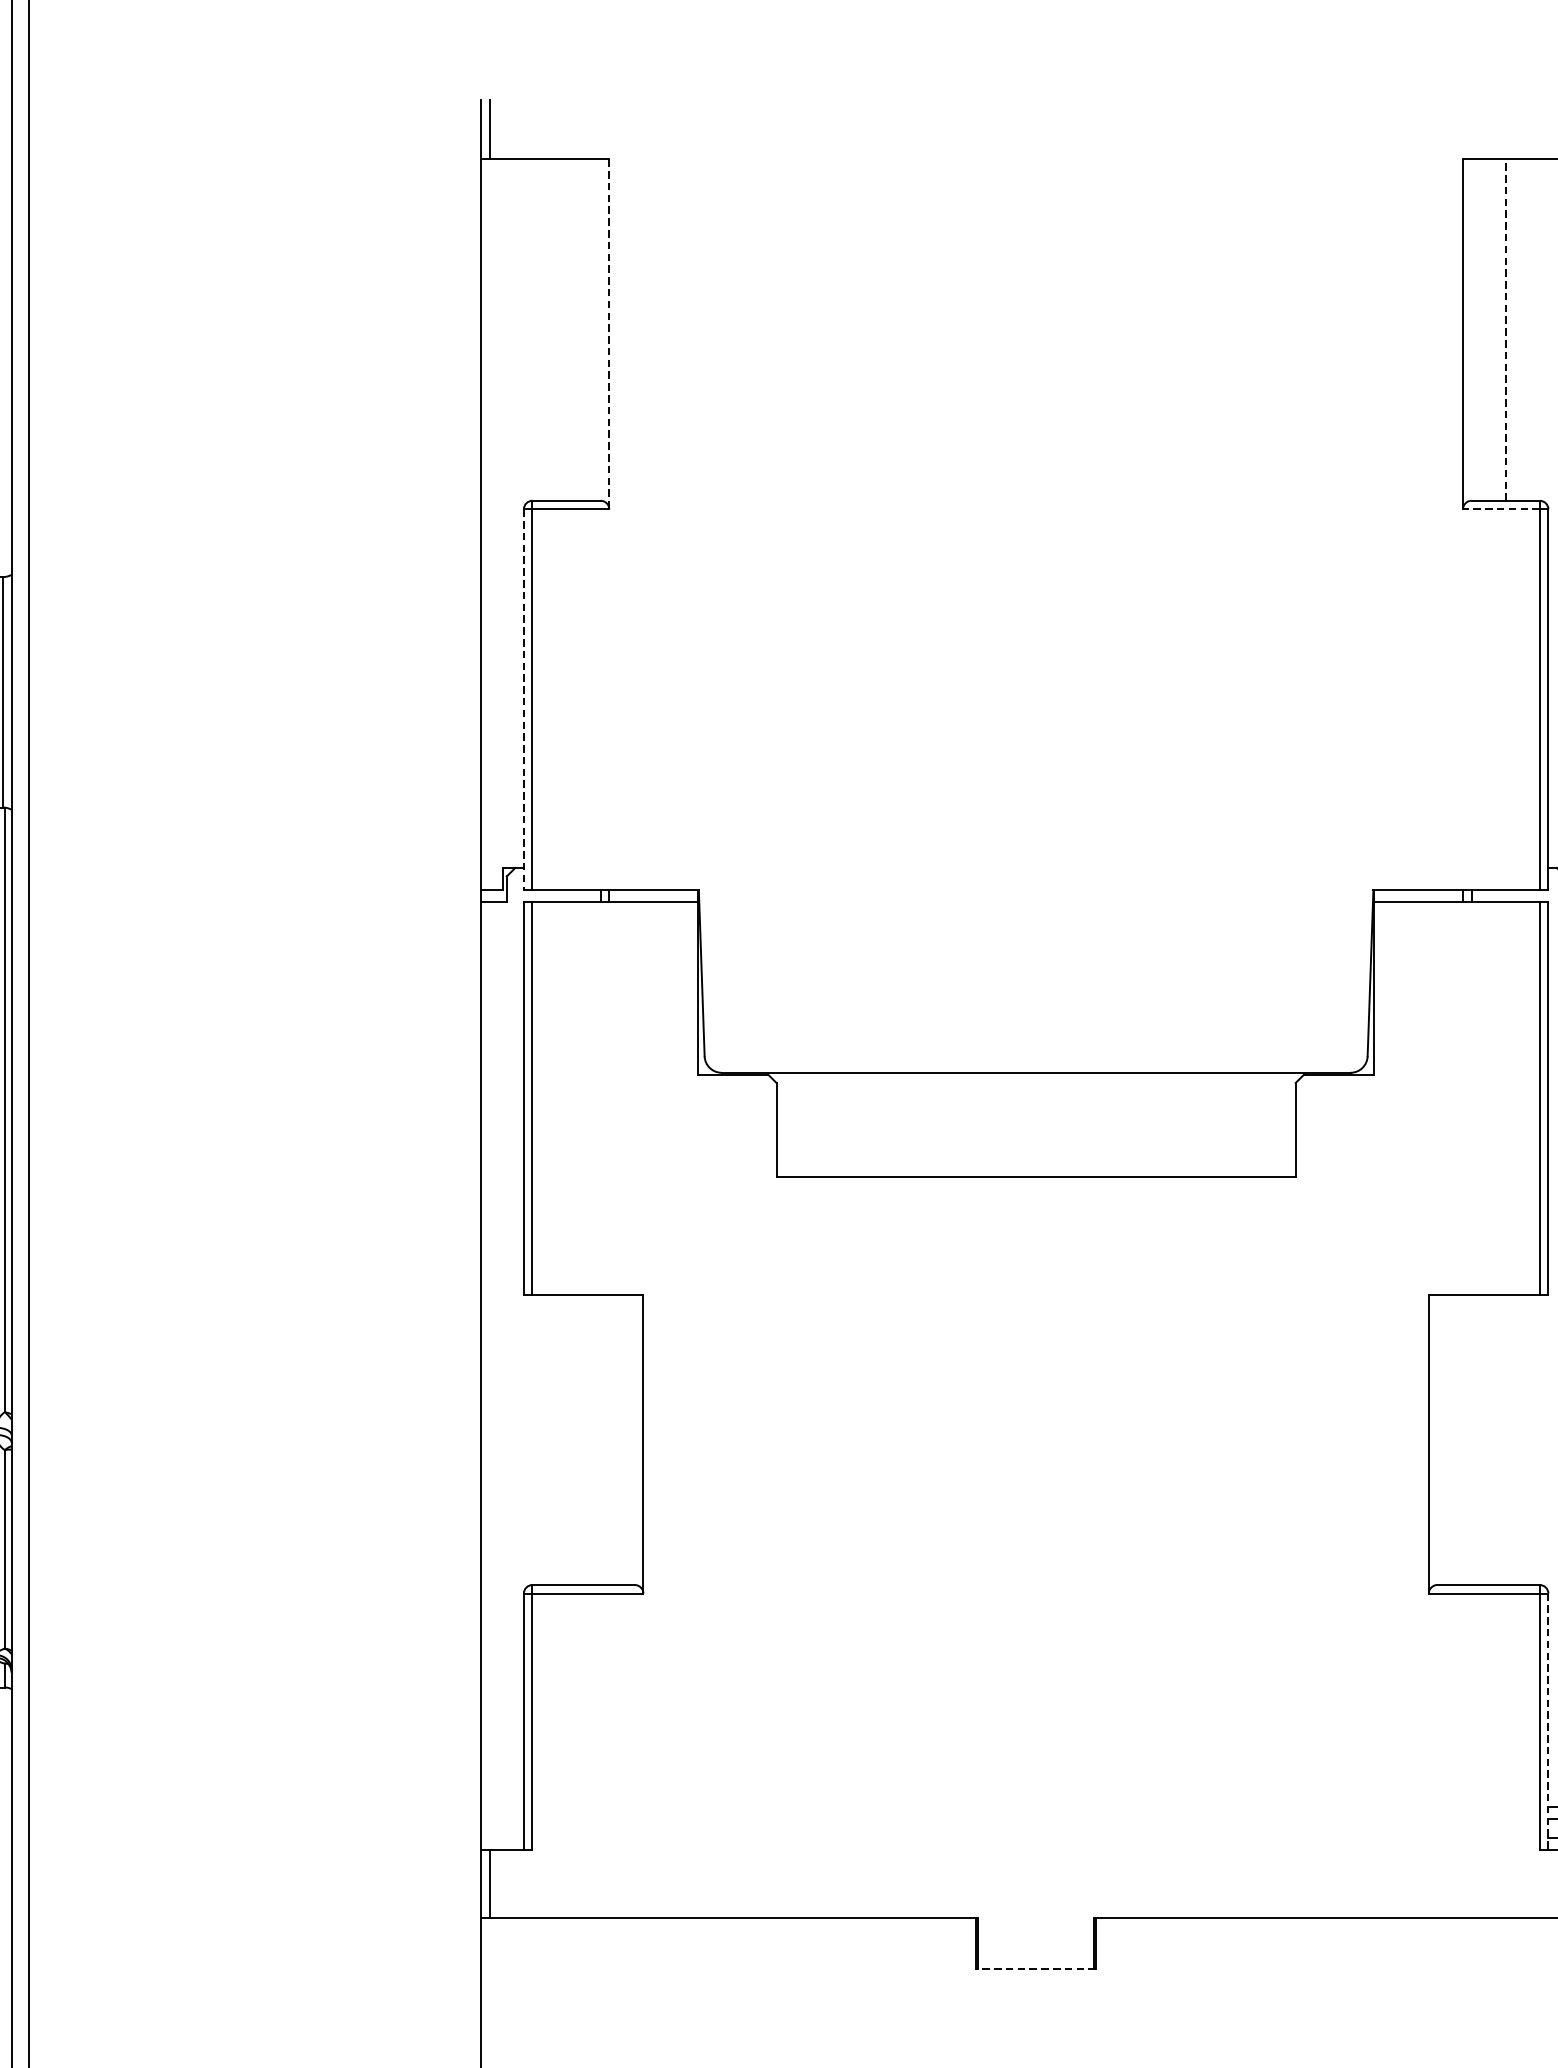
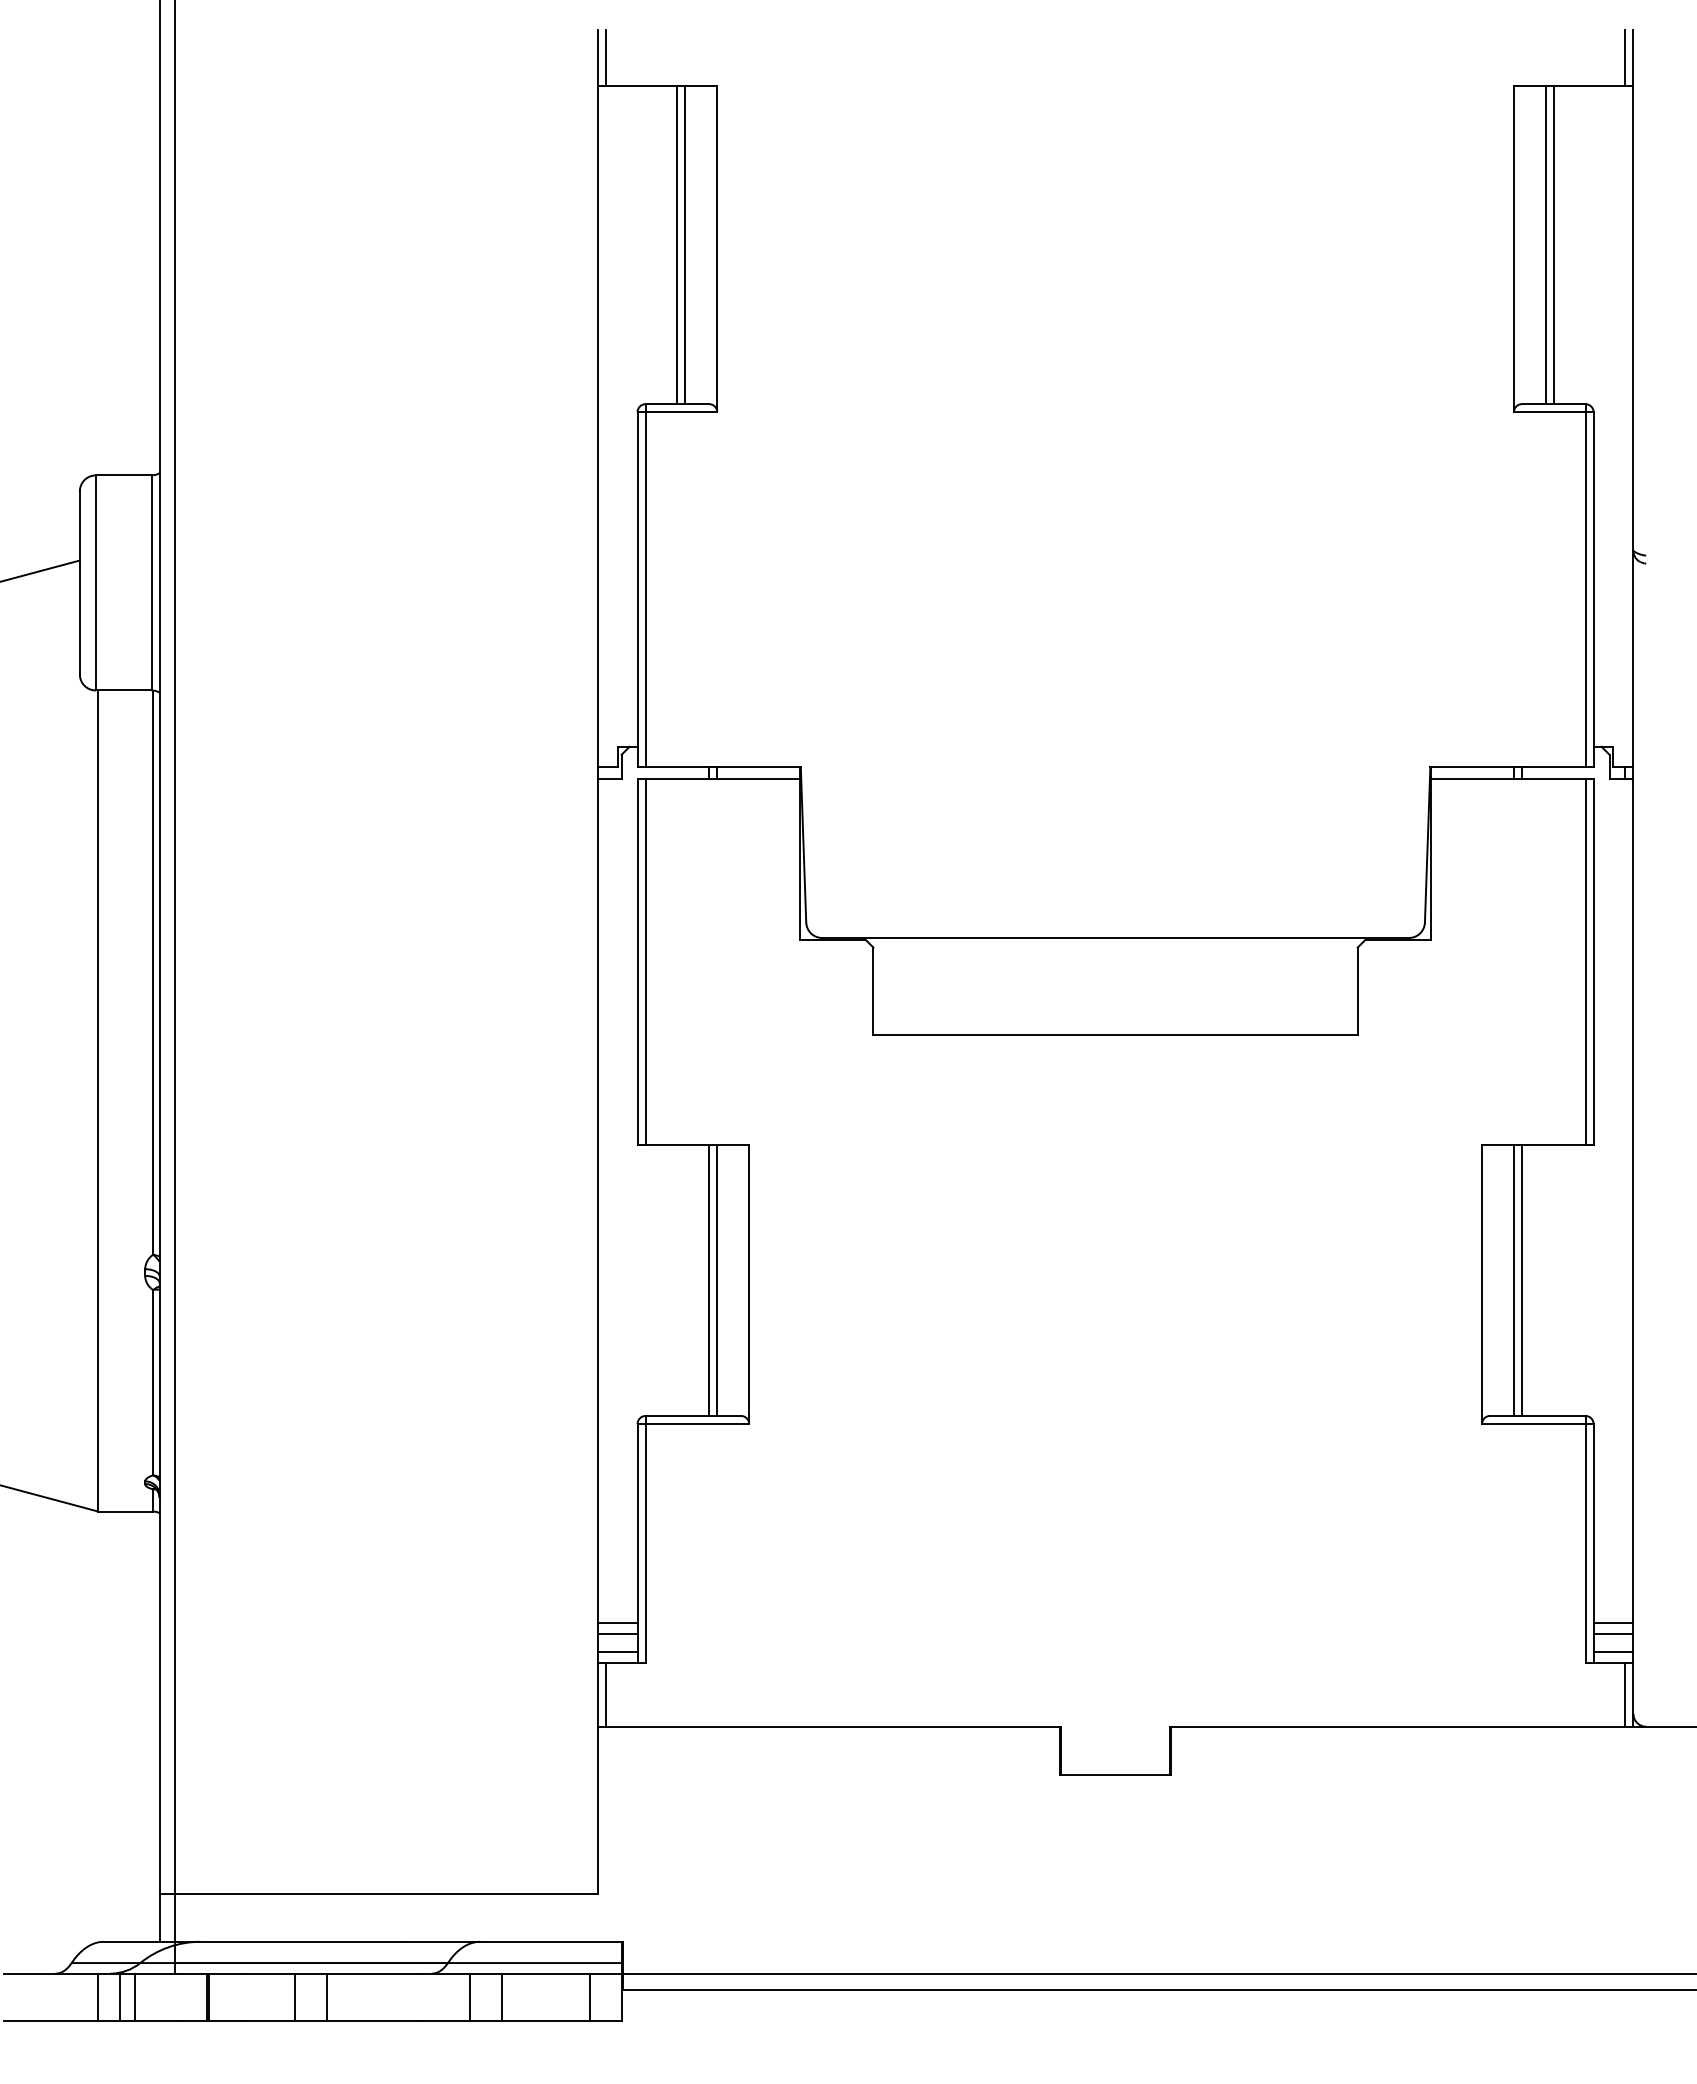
line: (566, 329) -> (677, 244), added
line: (575, 329) -> (685, 244), added
line: (1496, 329) -> (1545, 244), added
line: (1505, 329) -> (1553, 244), dashed -> solid
line: (609, 335) -> (717, 249), dashed -> solid
line: (1501, 509) -> (1549, 412), dashed -> solid
line: (523, 699) -> (637, 589), dashed -> solid
line: (600, 1439) -> (709, 1280), added
line: (609, 1439) -> (717, 1280), added
line: (1462, 1439) -> (1513, 1280), added
line: (1471, 1439) -> (1521, 1280), added
line: (1548, 1721) -> (1593, 1543), dashed -> solid
line: (502, 1807) -> (617, 1623), added
line: (502, 1819) -> (617, 1634), added
line: (502, 1837) -> (617, 1651), added
line: (1036, 1969) -> (1115, 1774), dashed -> solid

